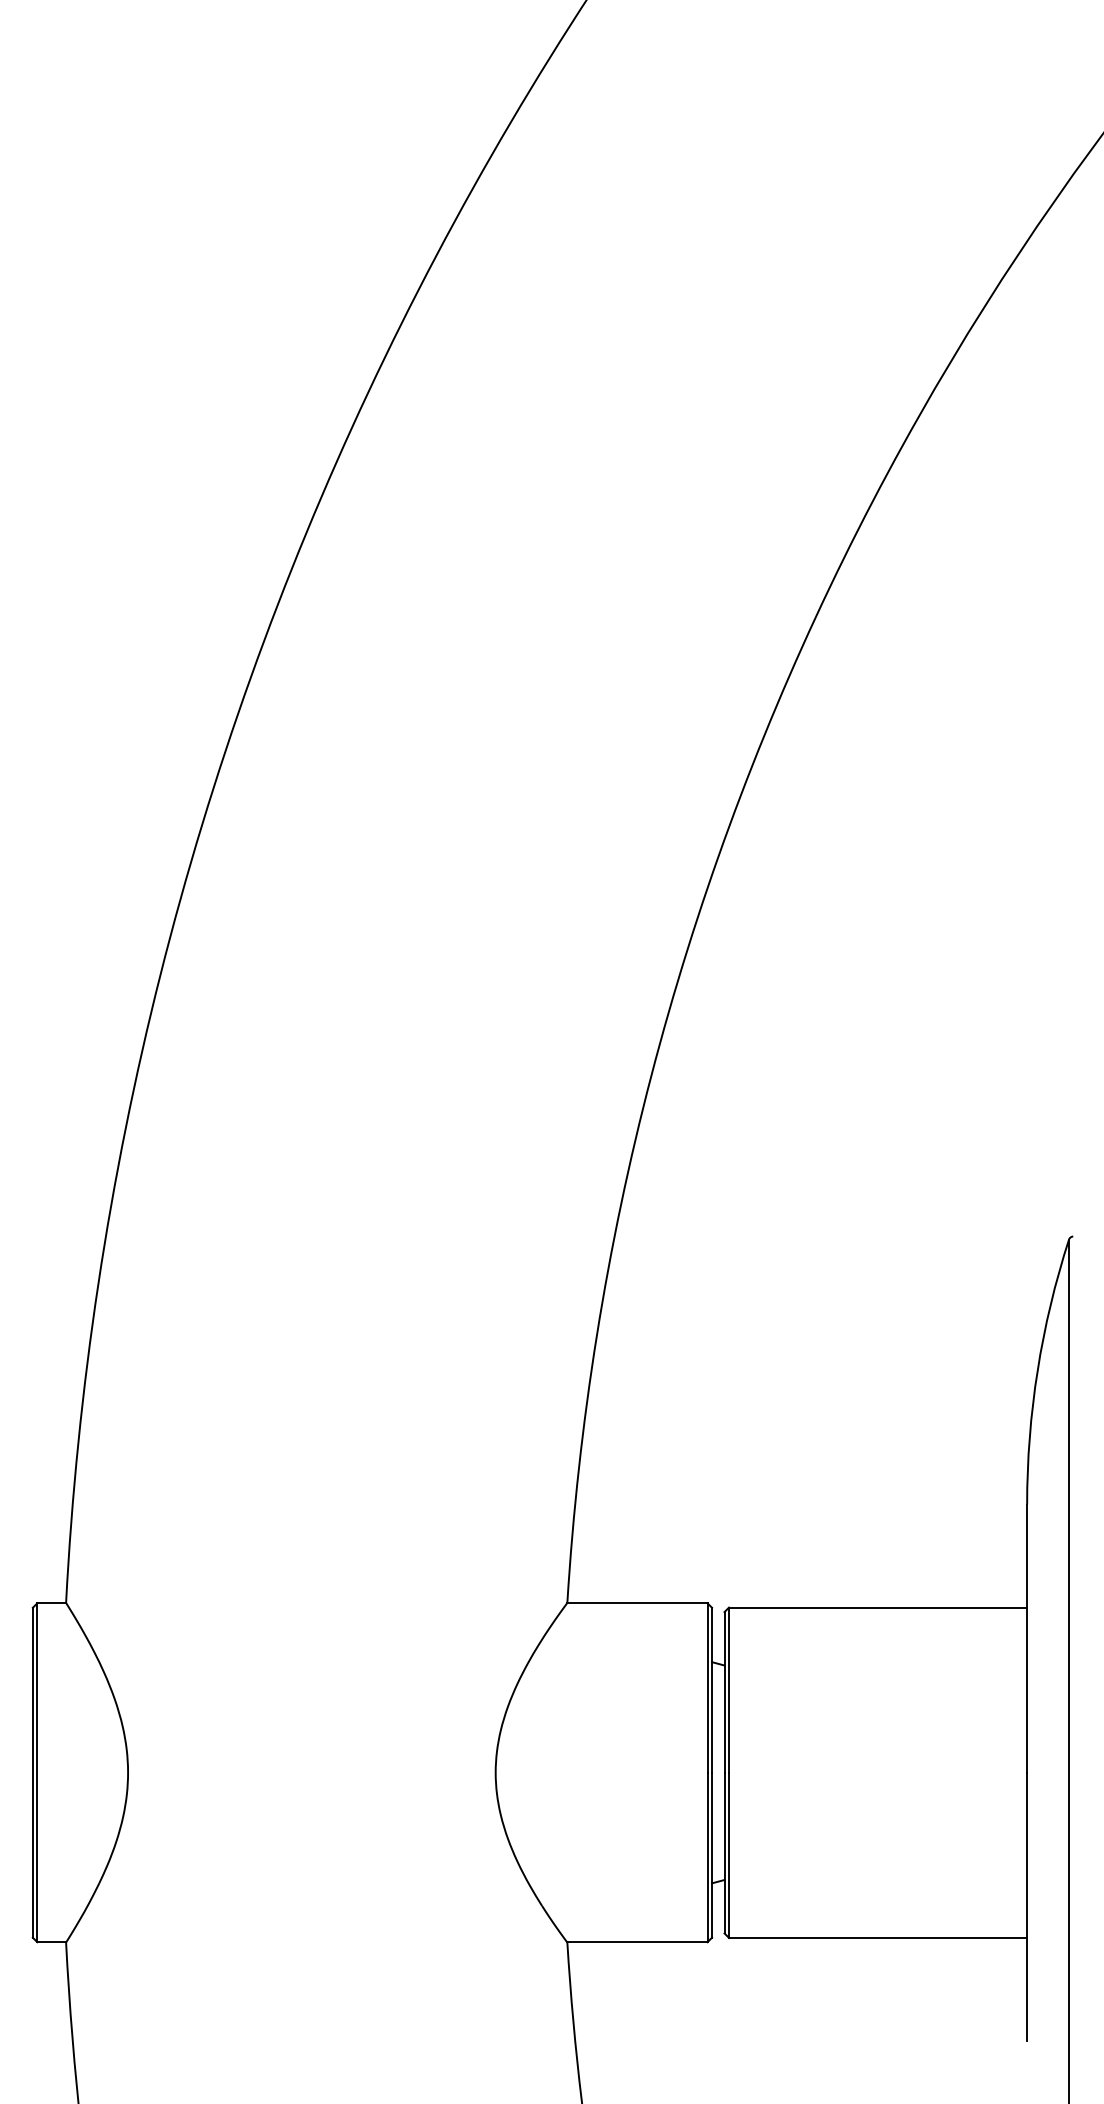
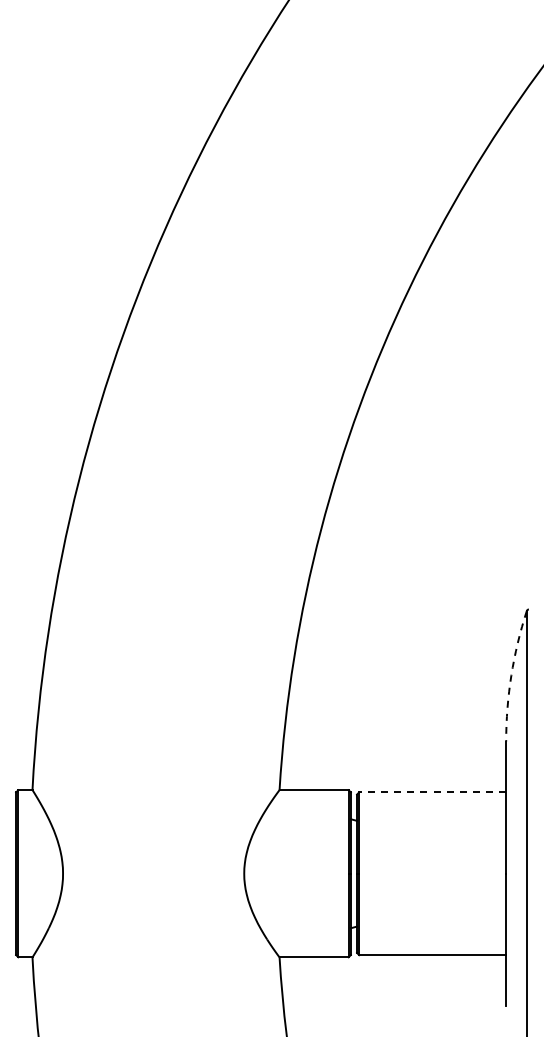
arc: (1037, 1370) -> (511, 675), solid -> dashed
line: (877, 1607) -> (432, 792), solid -> dashed

